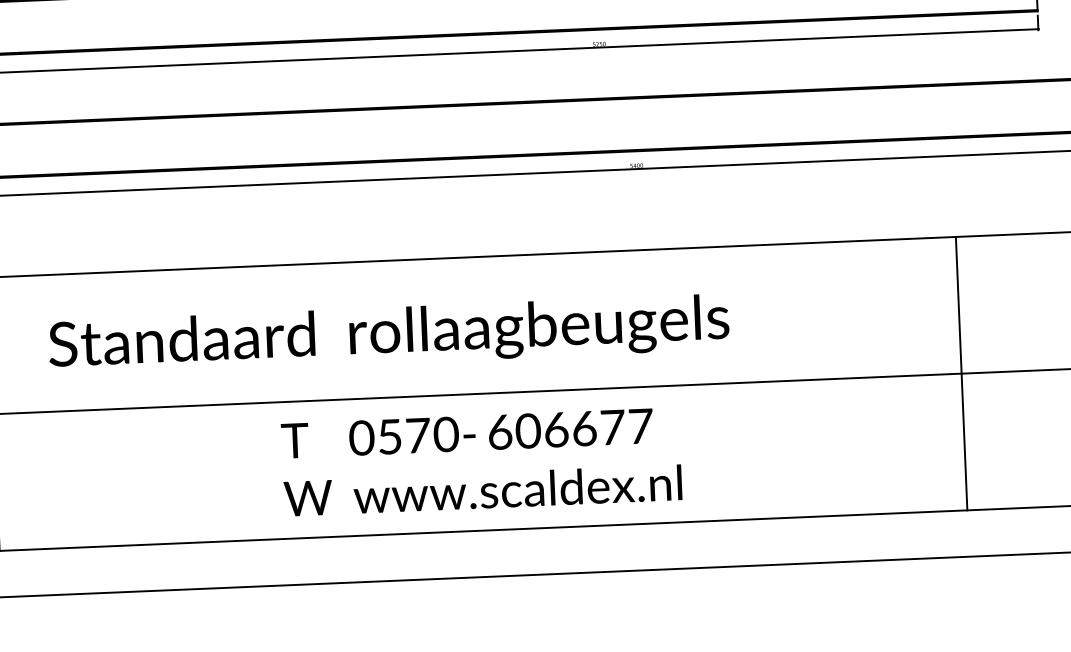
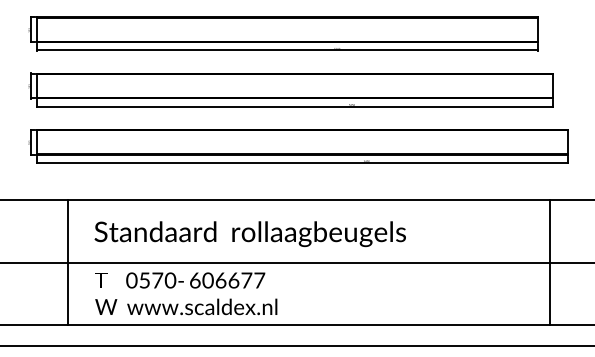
line: (961, 373) -> (550, 262), moved
text: (482, 461) -> (186, 293), moved

